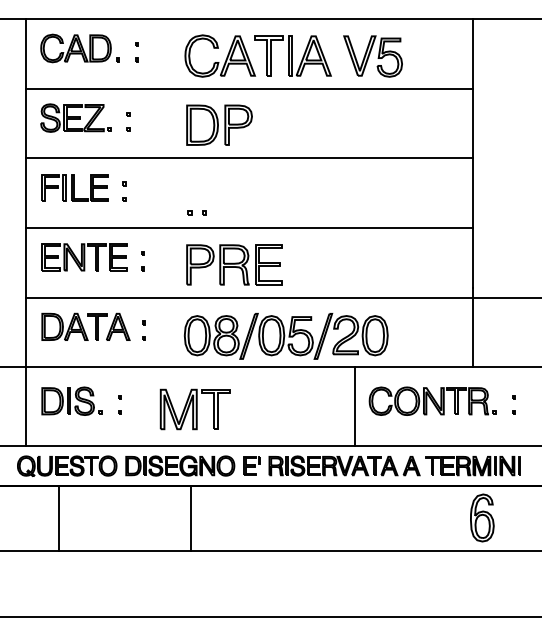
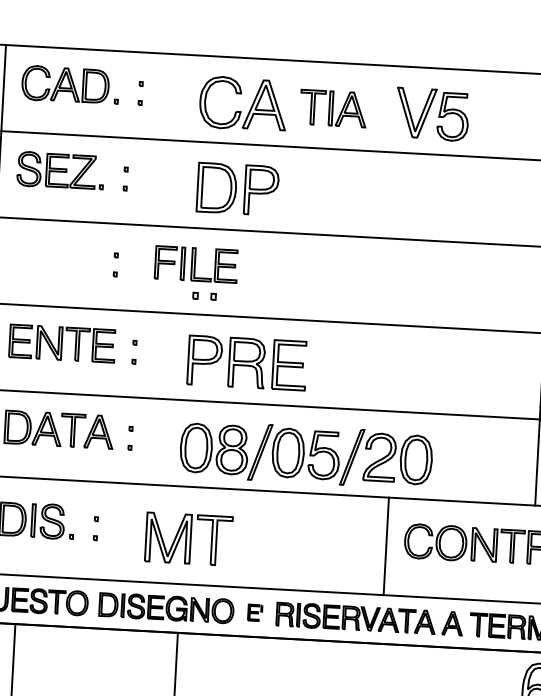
part: (292, 55) -> (332, 107), size x0.7
part: (74, 187) -> (195, 264), moved
part: (251, 465) -> (254, 612), size x0.7

